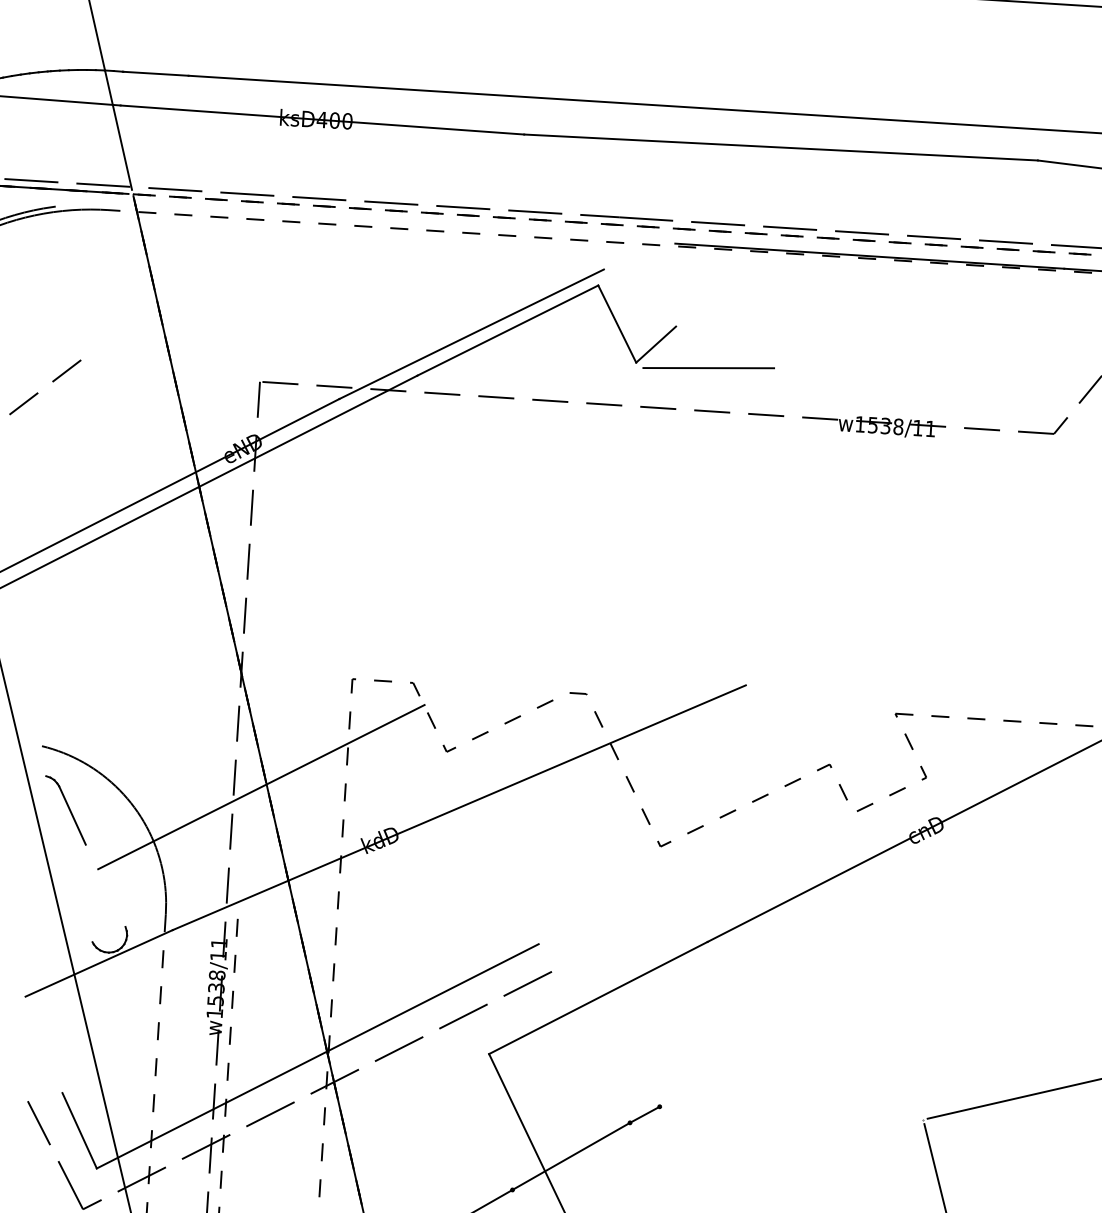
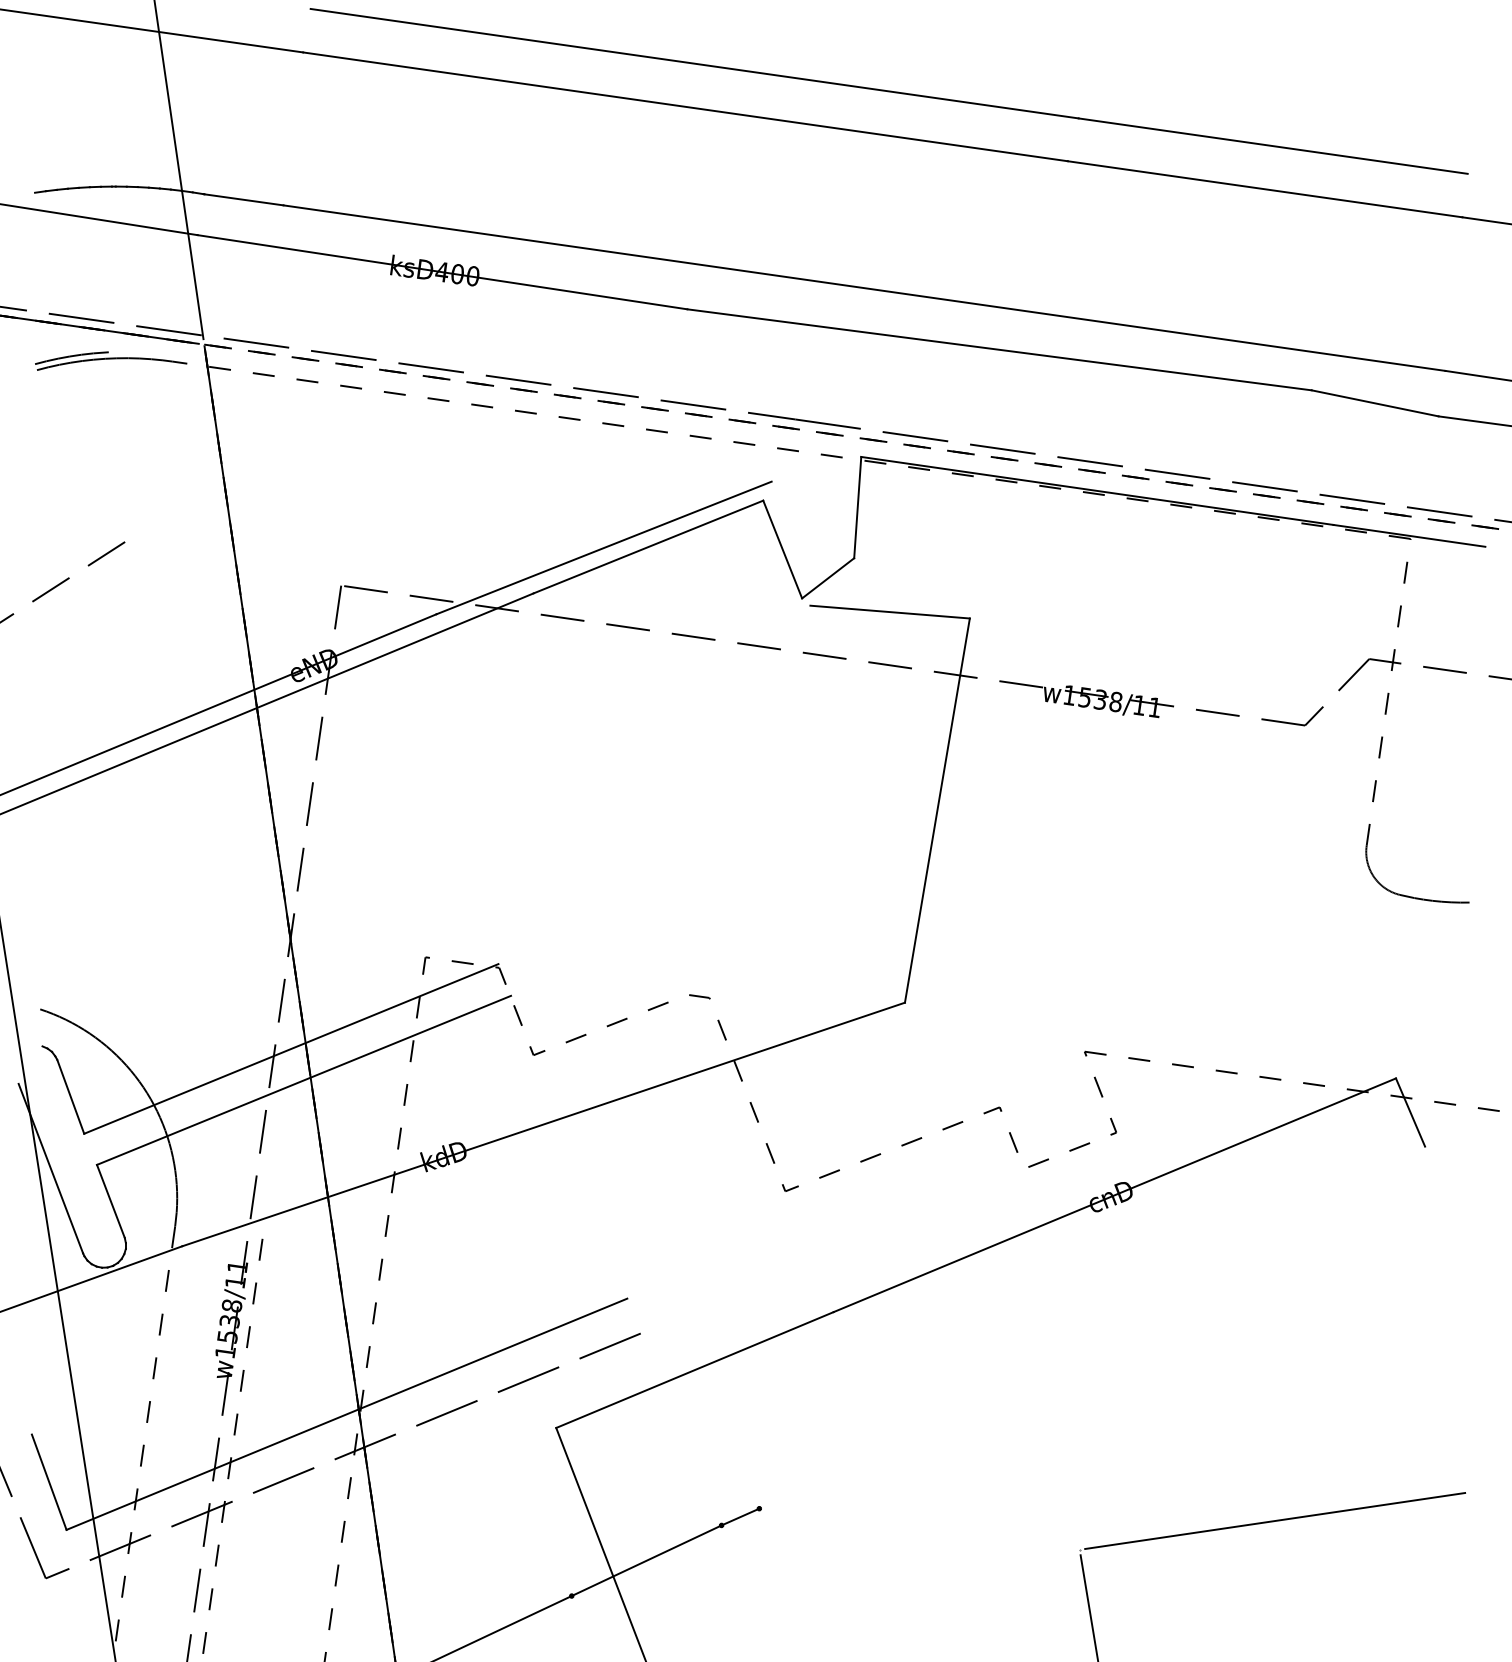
line: (675, 285) -> (857, 507), added
line: (759, 526) -> (936, 810), added
line: (249, 761) -> (291, 1048), added
line: (60, 875) -> (50, 1168), added
line: (111, 897) -> (110, 1200), added

